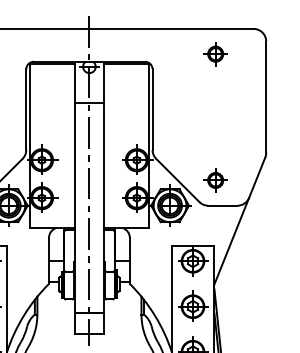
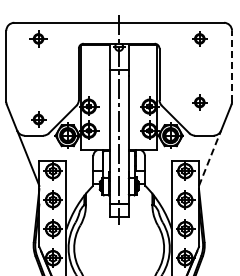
line: (266, 95) -> (232, 65), solid -> dashed
part: (215, 180) -> (199, 102), moved
line: (232, 241) -> (210, 158), solid -> dashed

